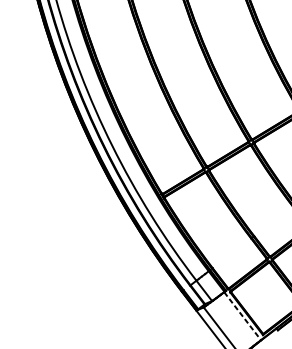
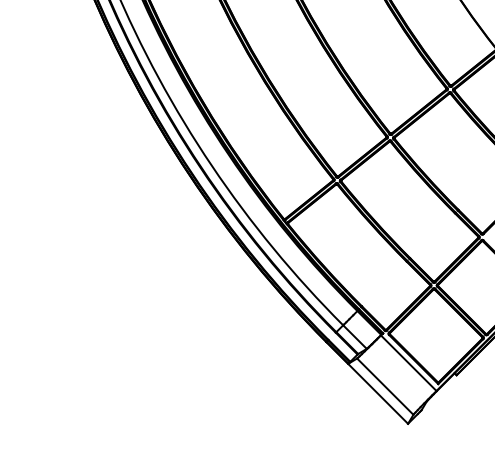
line: (243, 316) -> (409, 363), dashed -> solid

